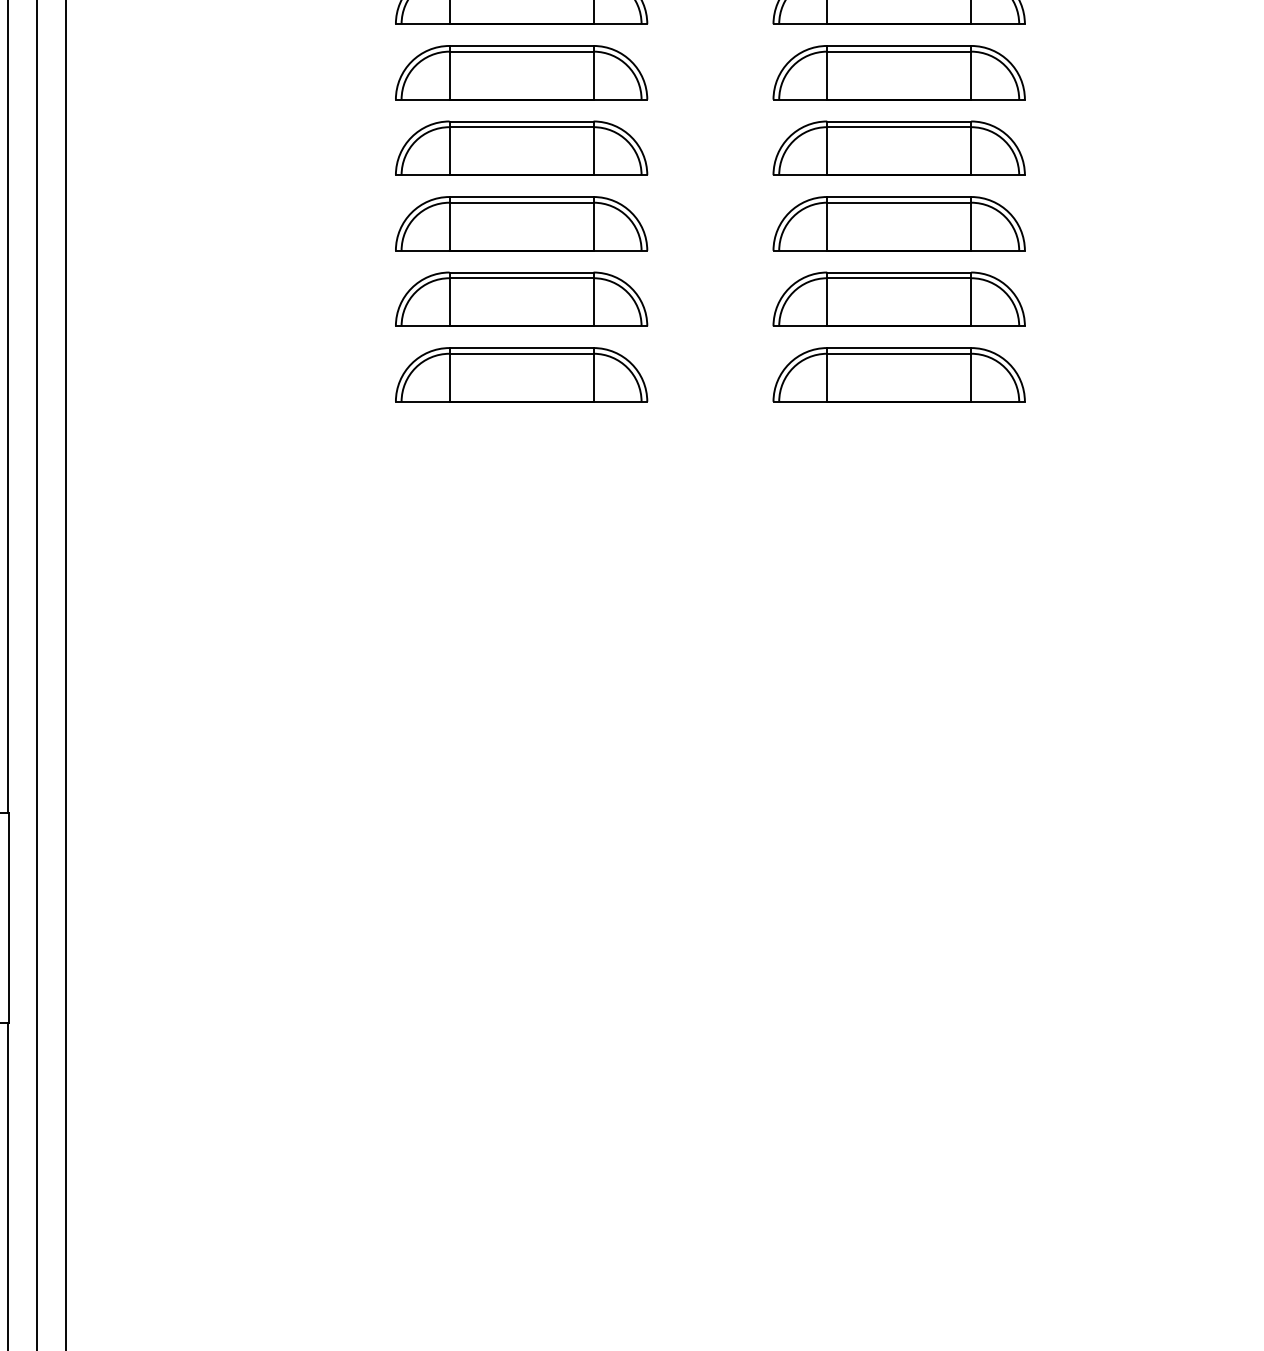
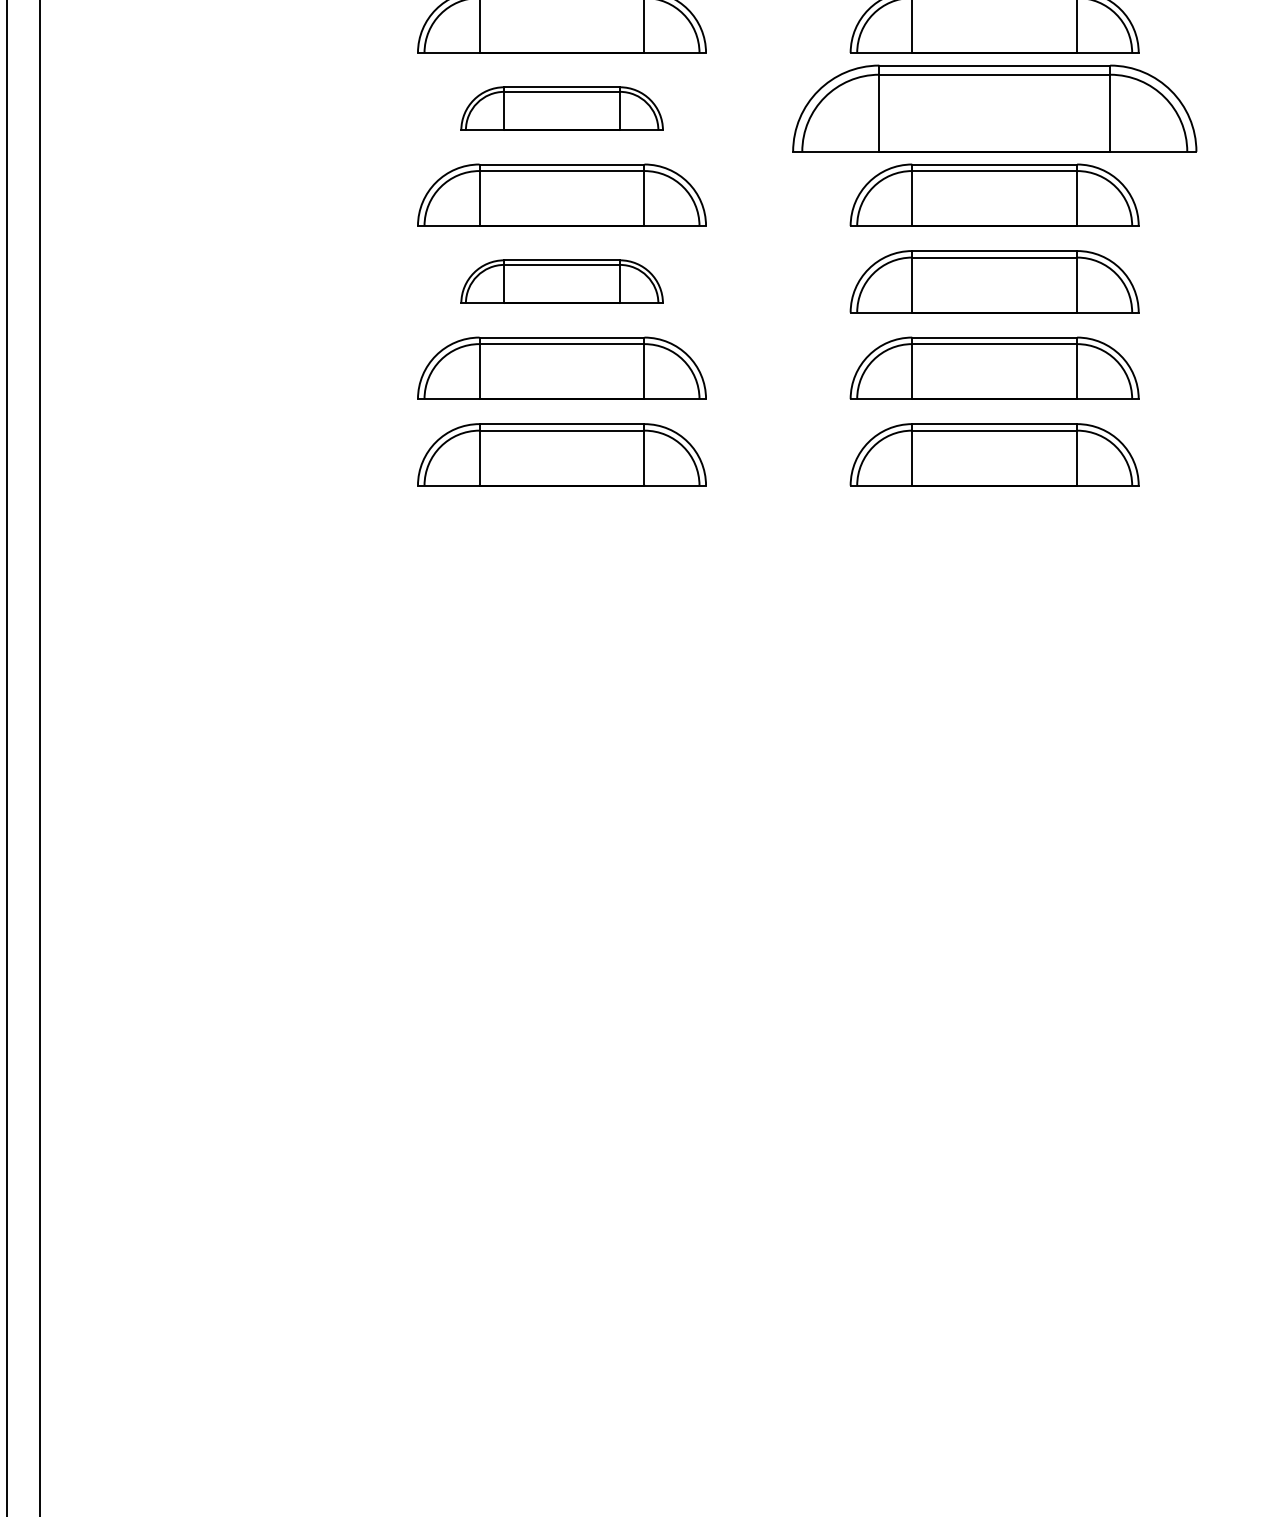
part: (521, 72) -> (561, 108), size x0.7
part: (898, 72) -> (993, 108), size x1.4
part: (521, 223) -> (561, 281), size x0.7

